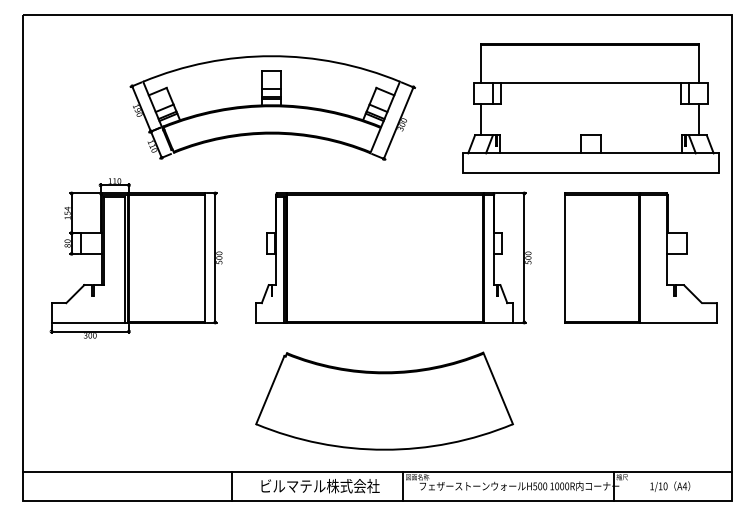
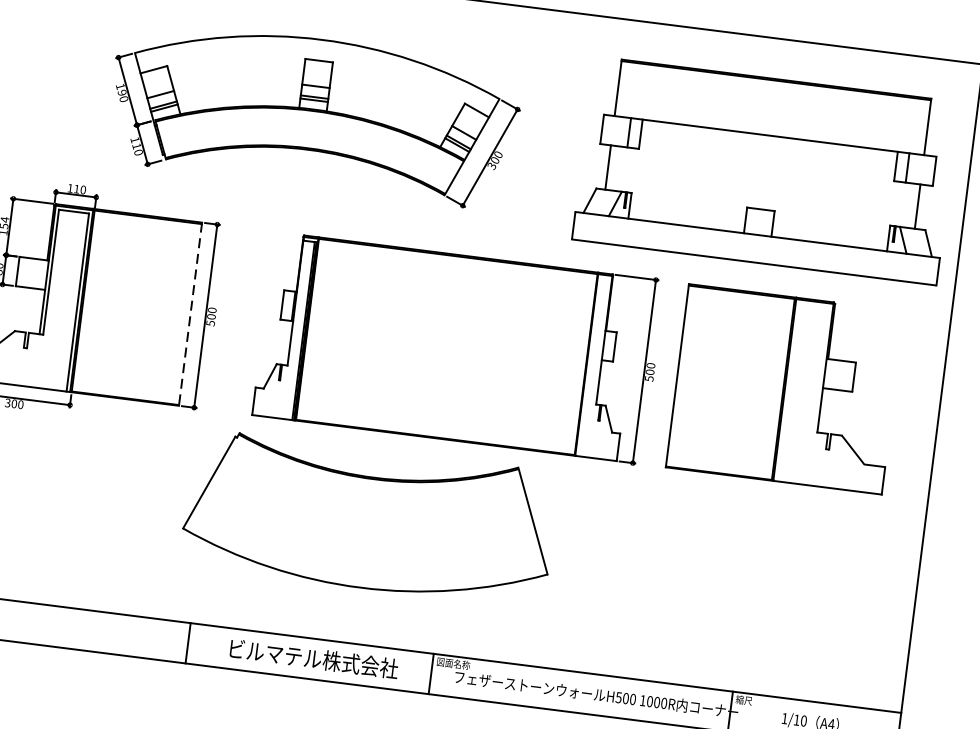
line: (204, 257) -> (190, 313), solid -> dashed
part: (640, 257) -> (785, 388), moved
part: (384, 400) -> (369, 517), moved

